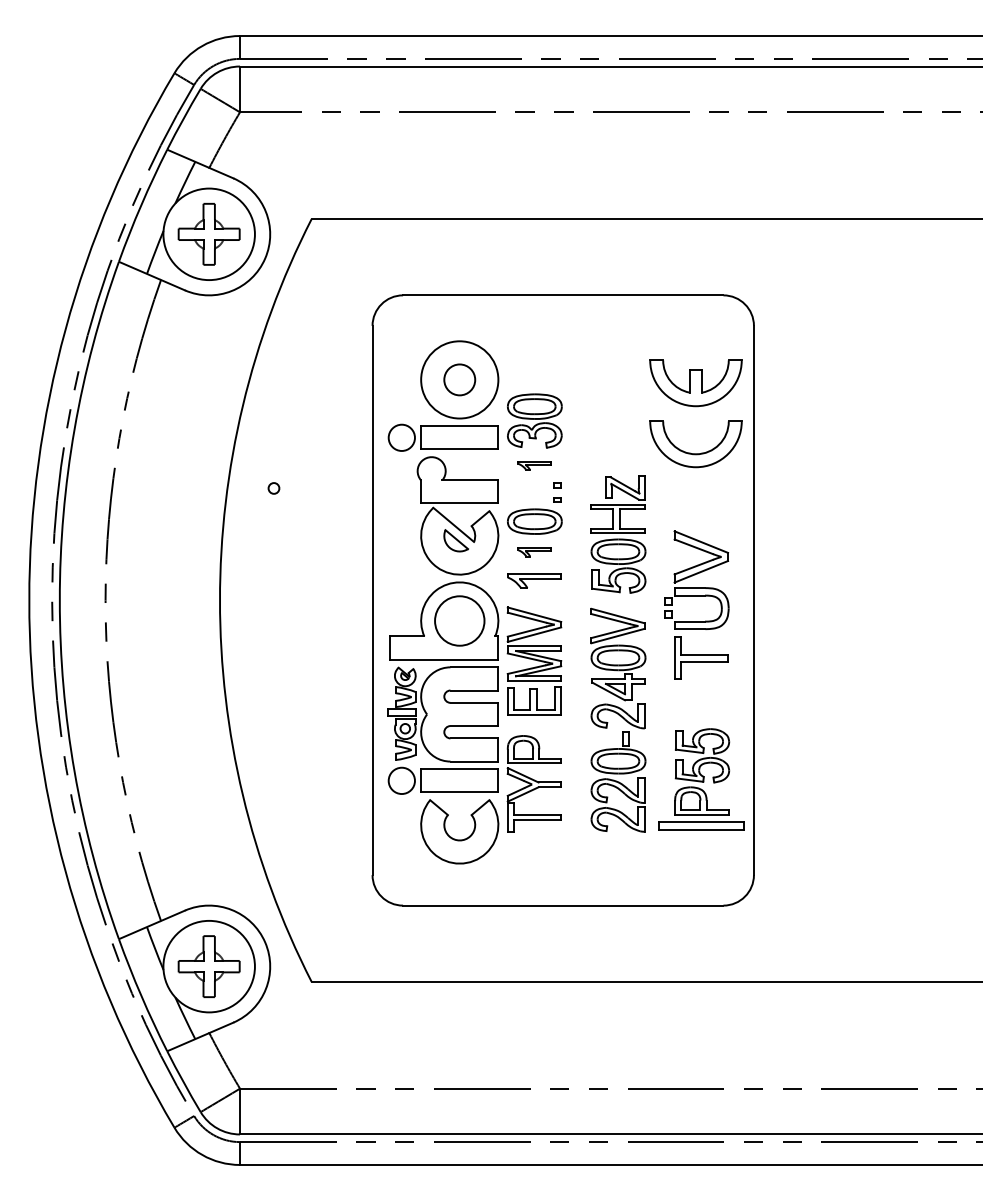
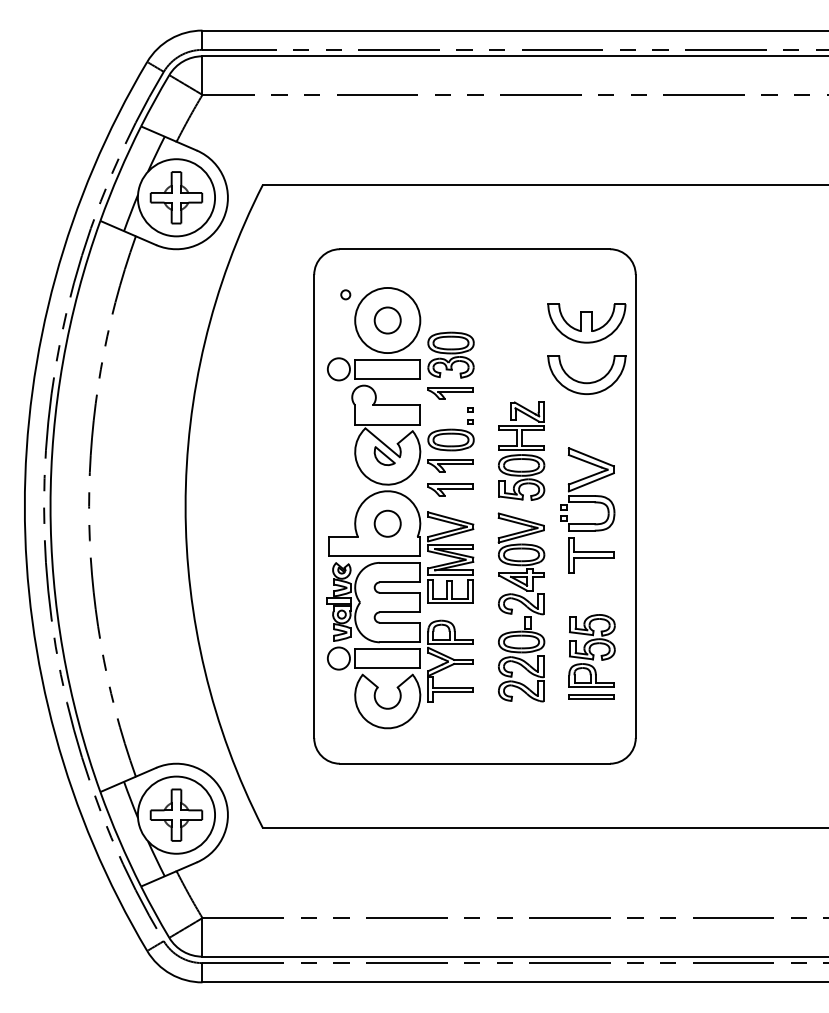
part: (534, 465) -> (450, 392), size x1.67
circle: (273, 488) -> (345, 294), moved
part: (534, 552) -> (450, 466), size x1.67
circle: (459, 620) -> (387, 523), size x0.62
part: (701, 825) -> (591, 696), size x0.62

